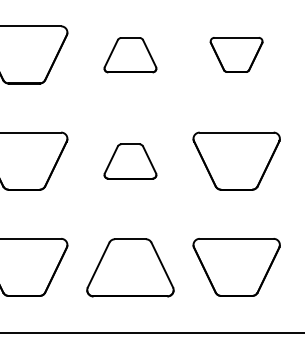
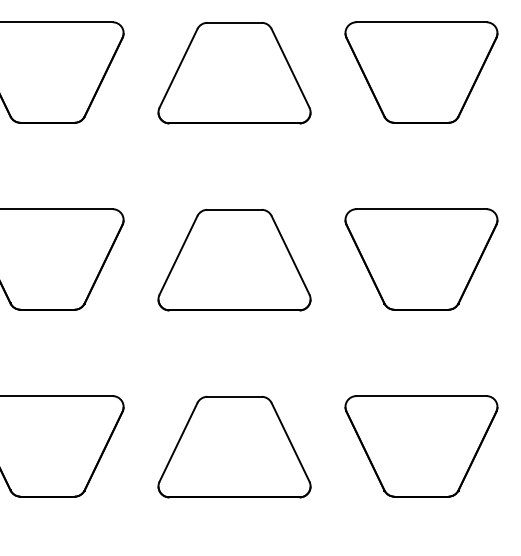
part: (130, 54) -> (234, 71), size x1.67
part: (236, 54) -> (421, 71), size x1.67
part: (130, 161) -> (234, 260), size x1.67

